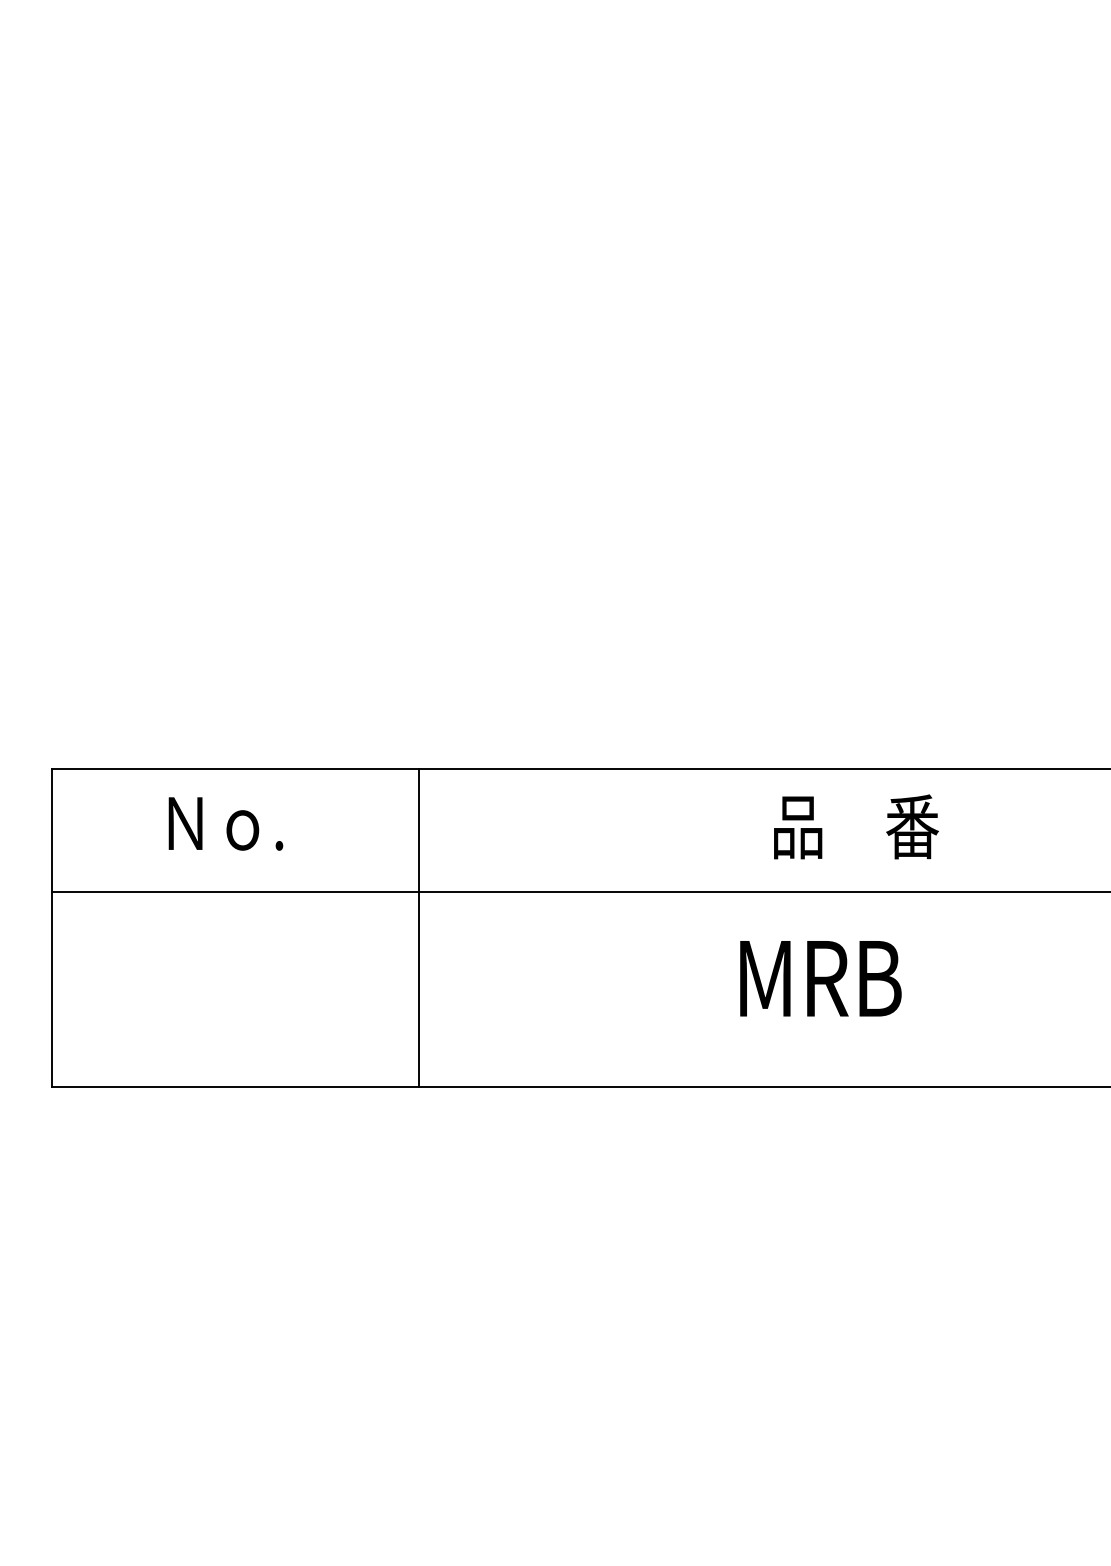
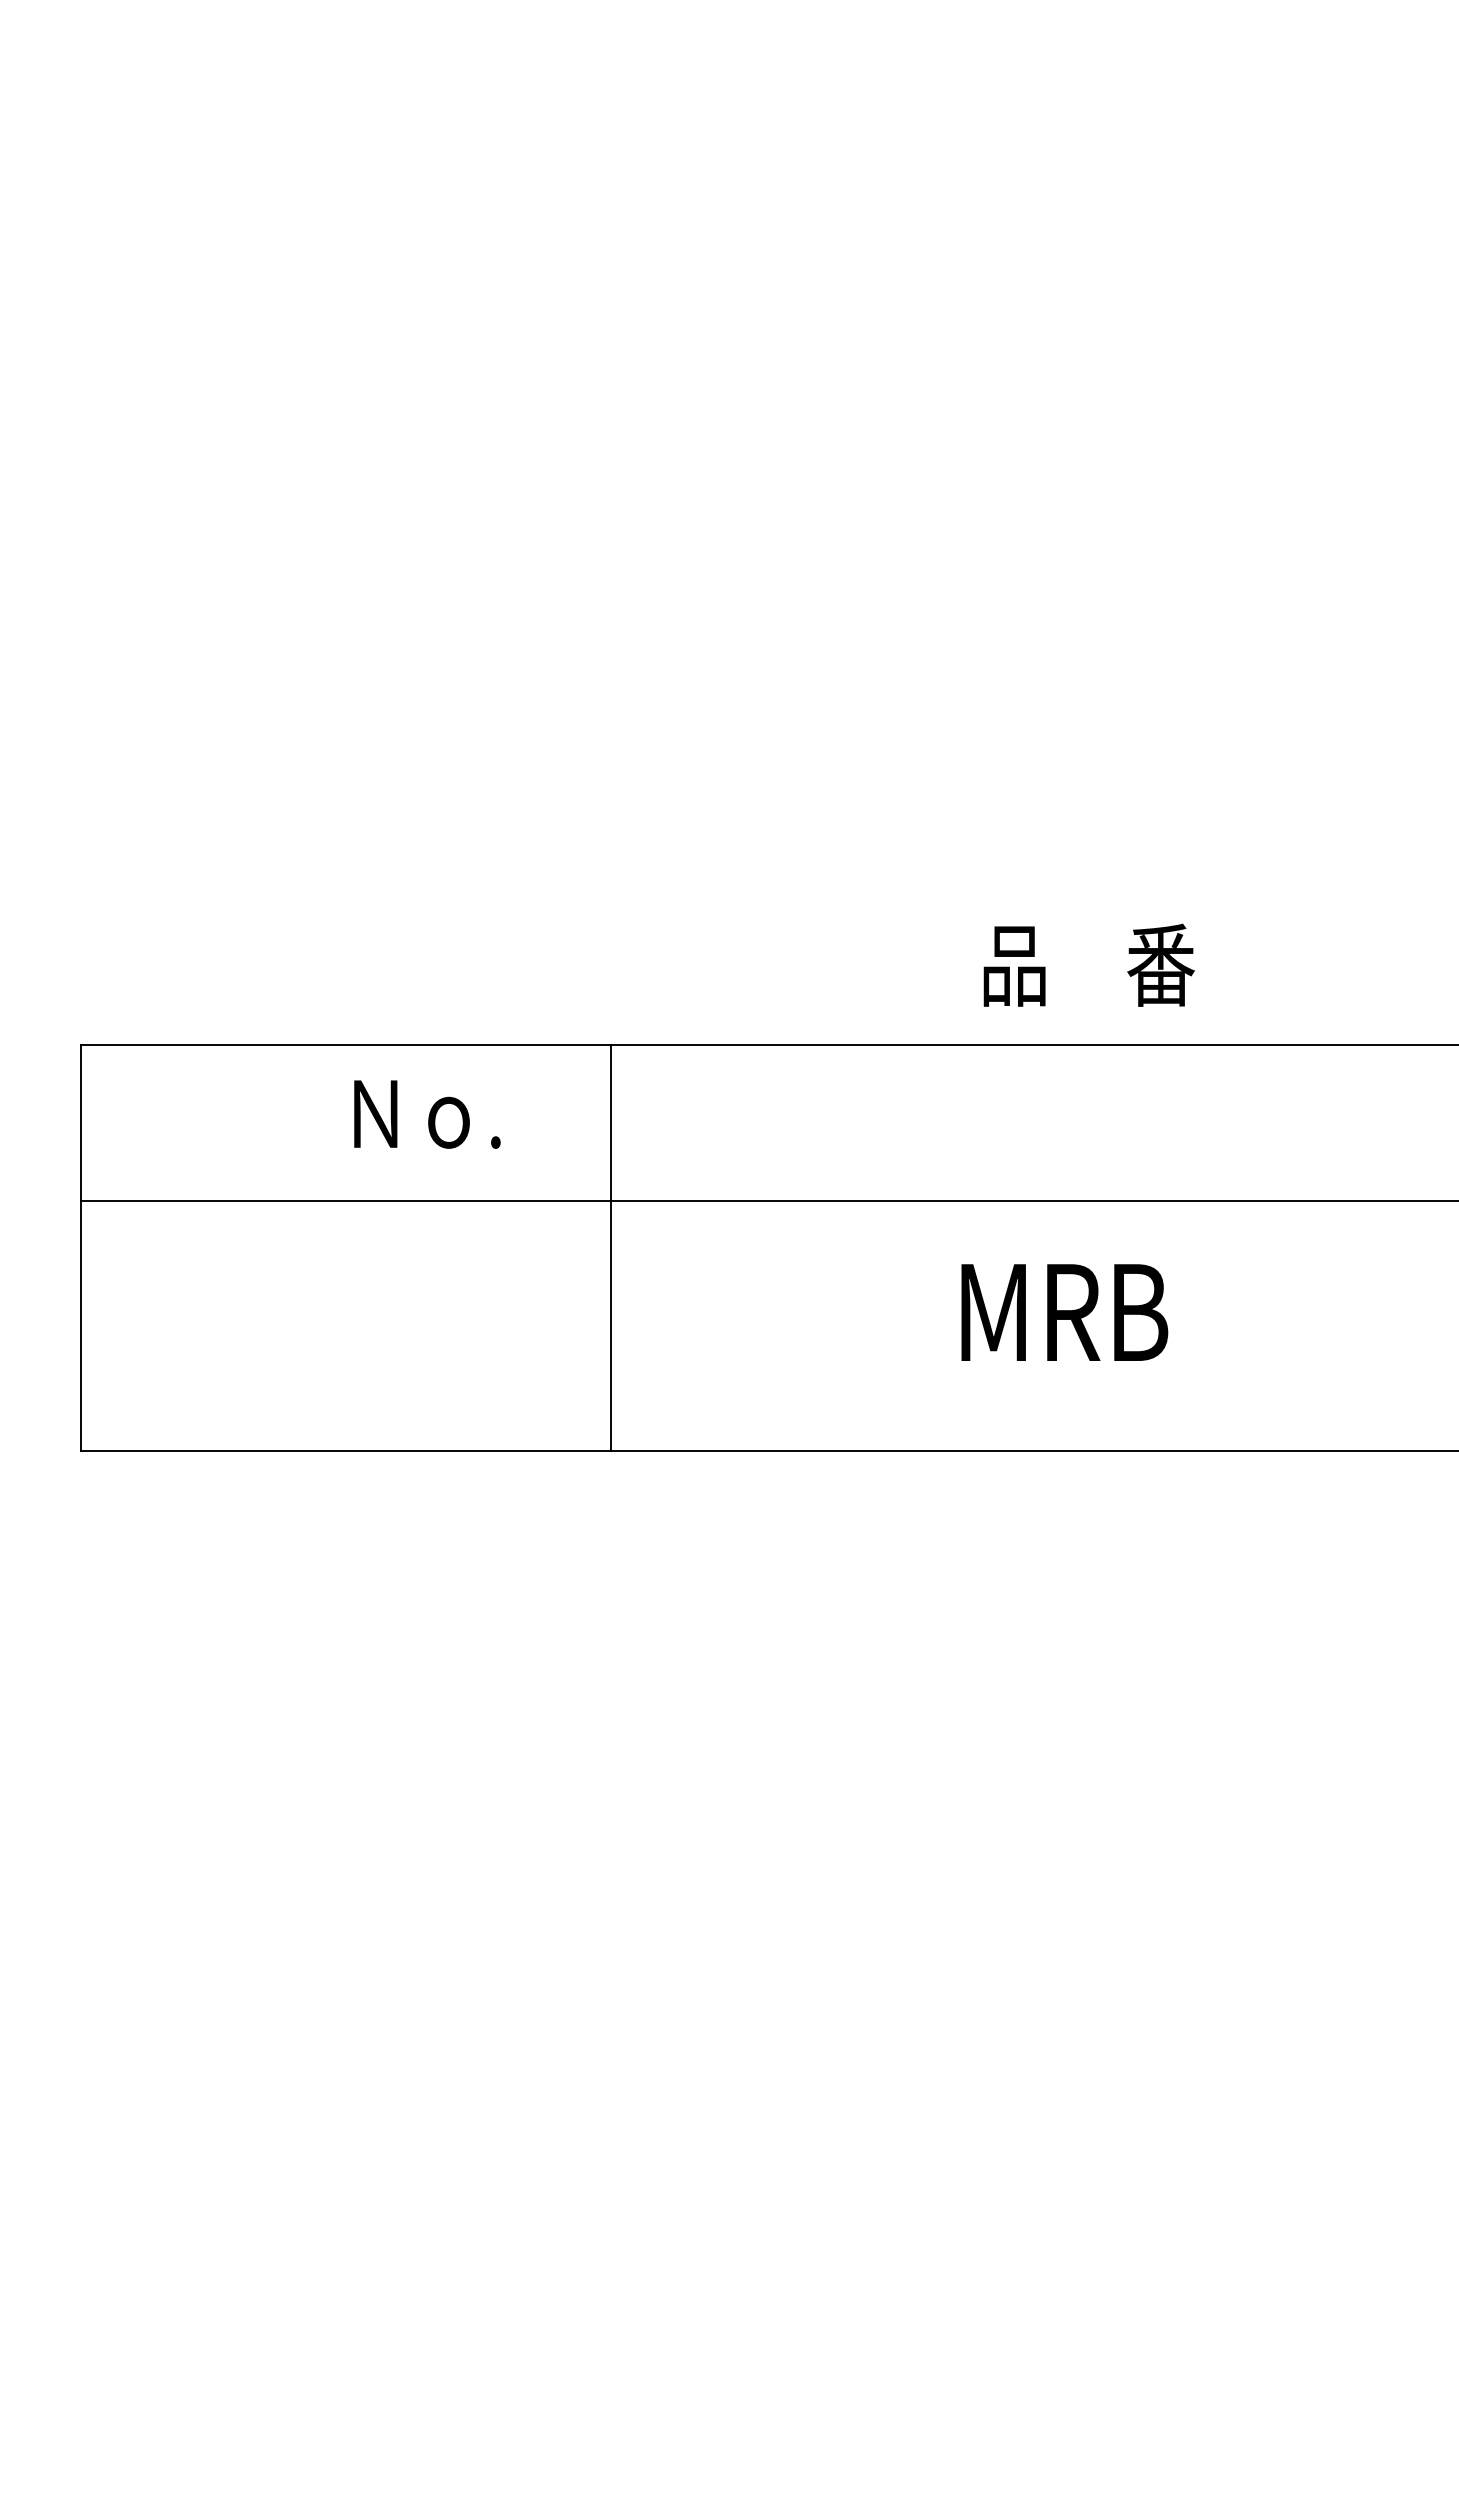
text: (226, 823) -> (427, 1114), moved
text: (855, 826) -> (1088, 964), moved
line: (419, 927) -> (611, 1247), moved

